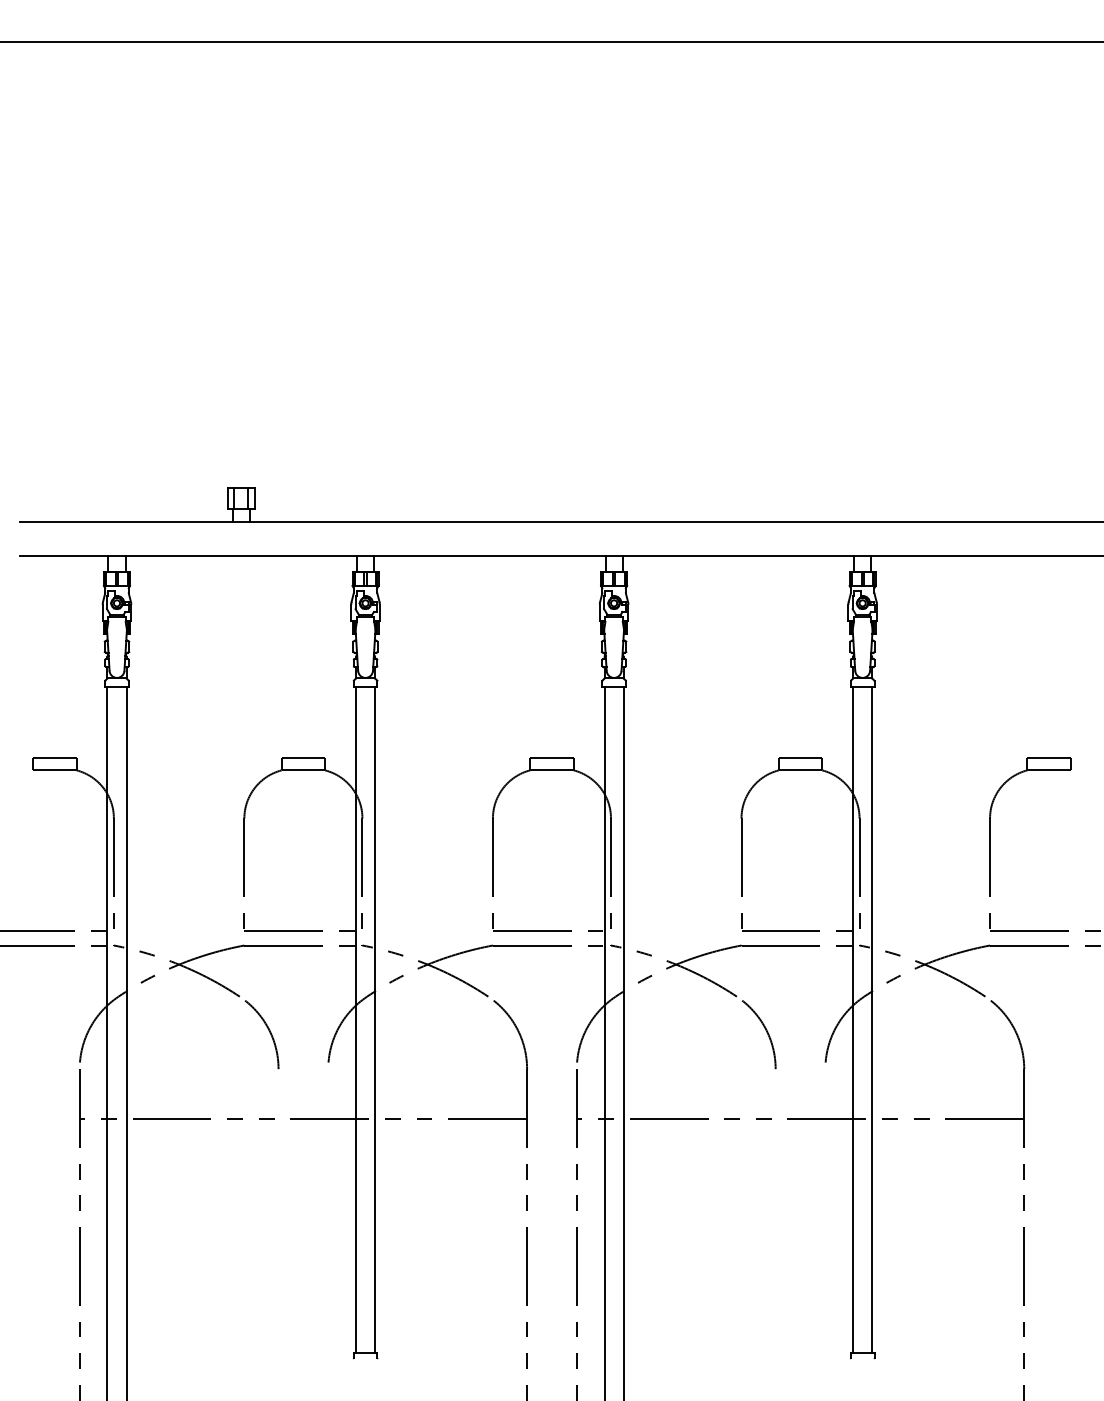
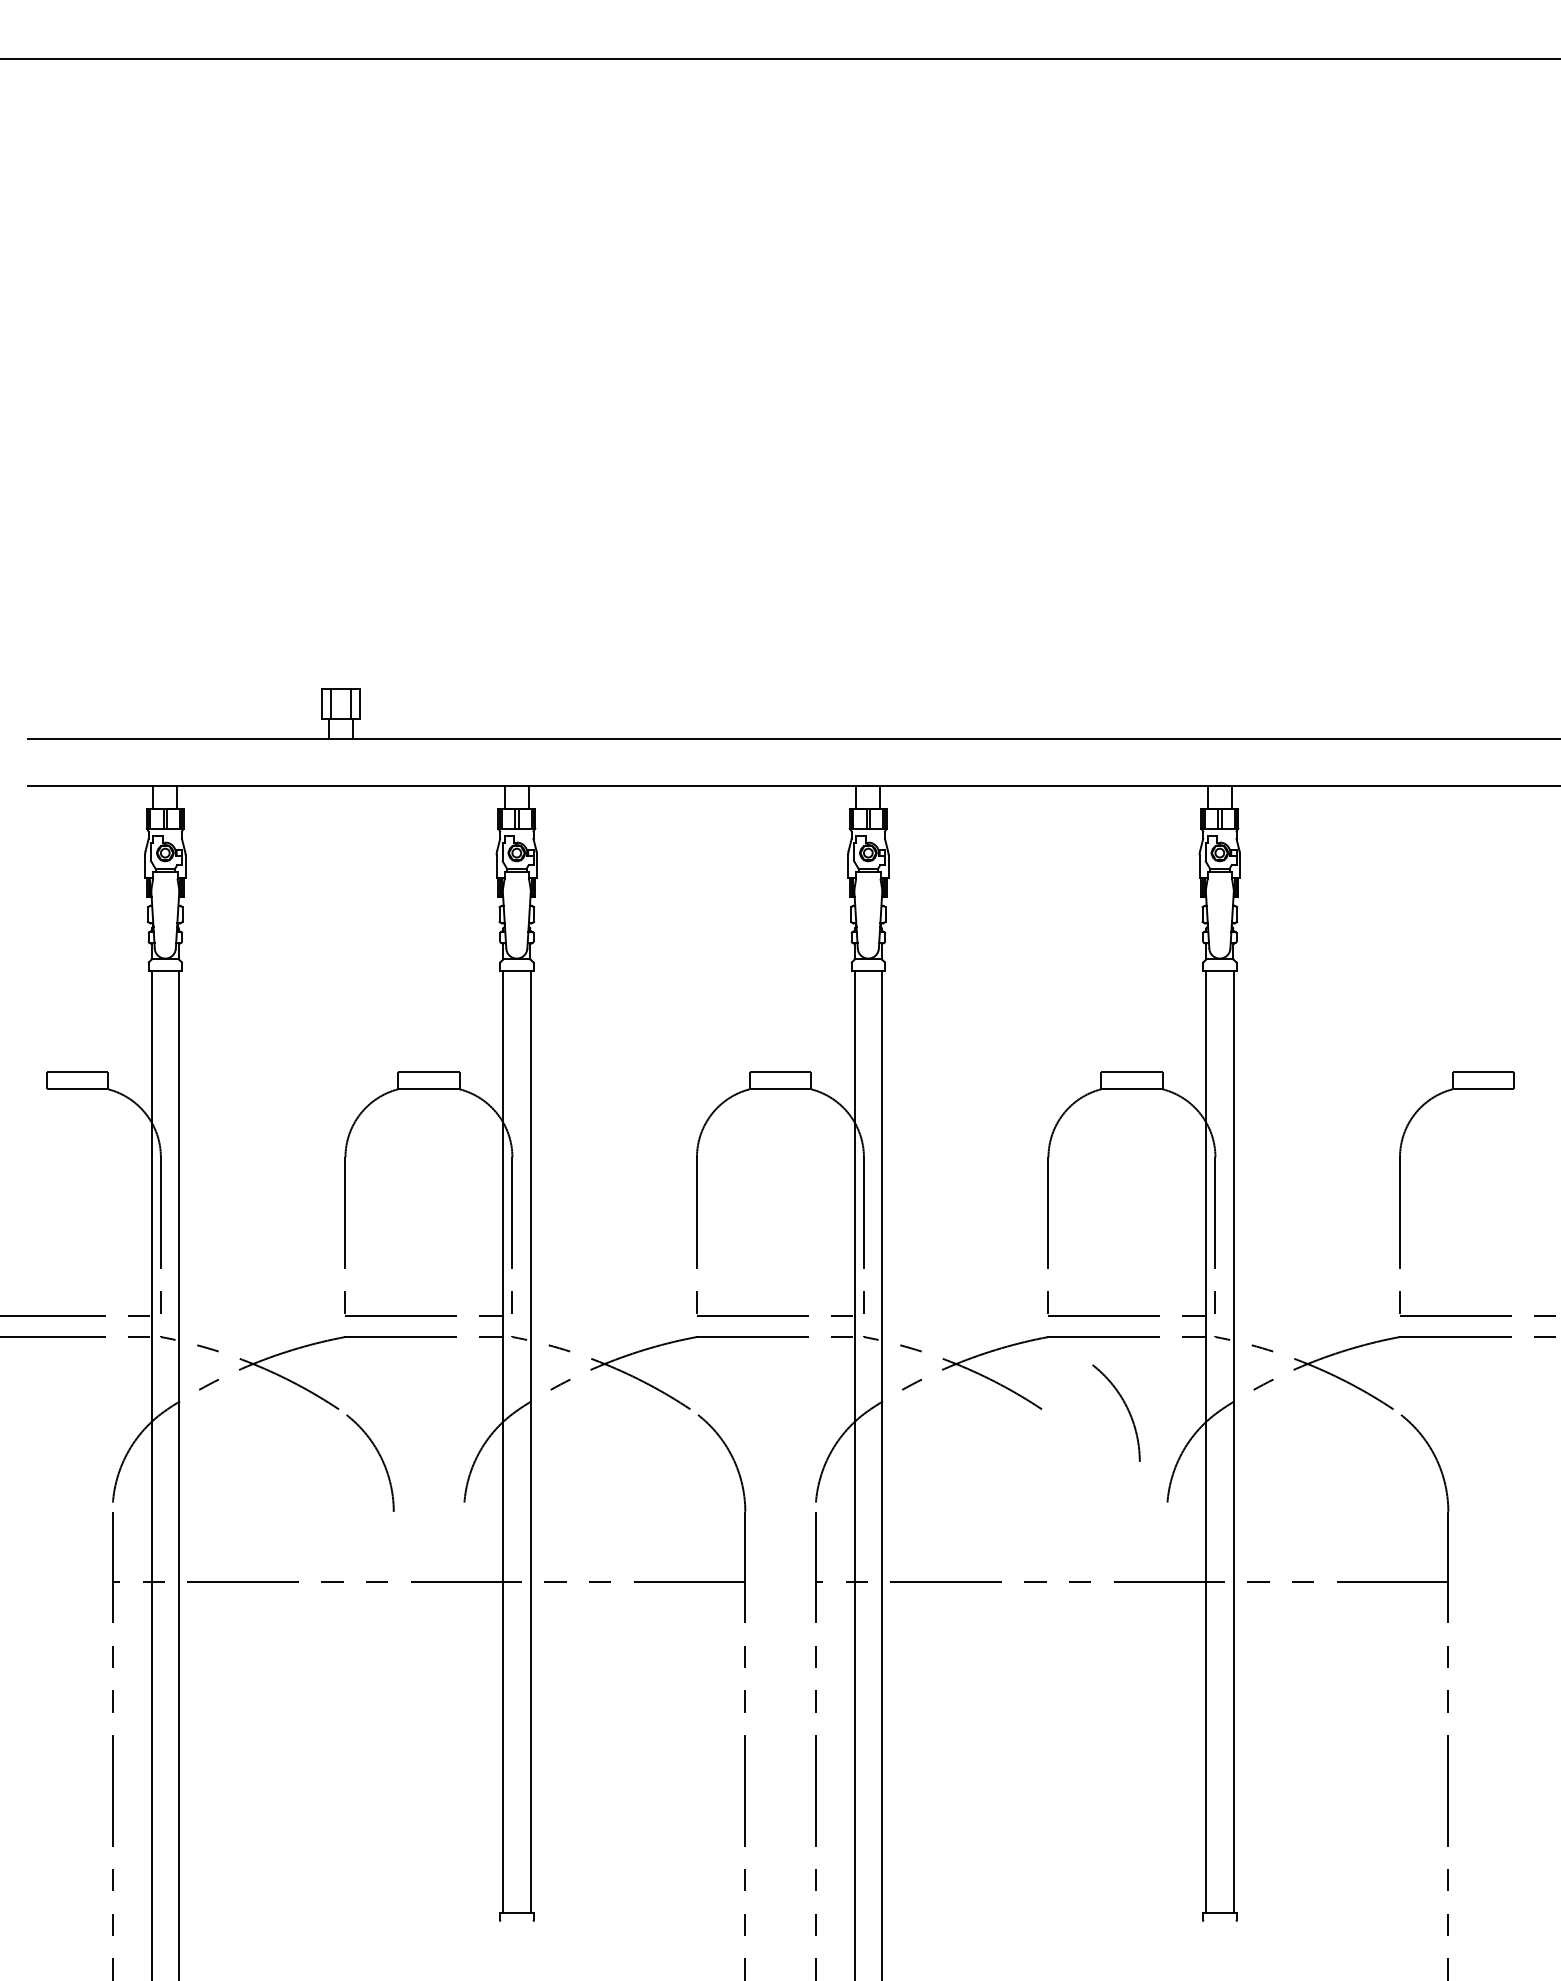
arc: (766, 1031) -> (1126, 1408), moved

